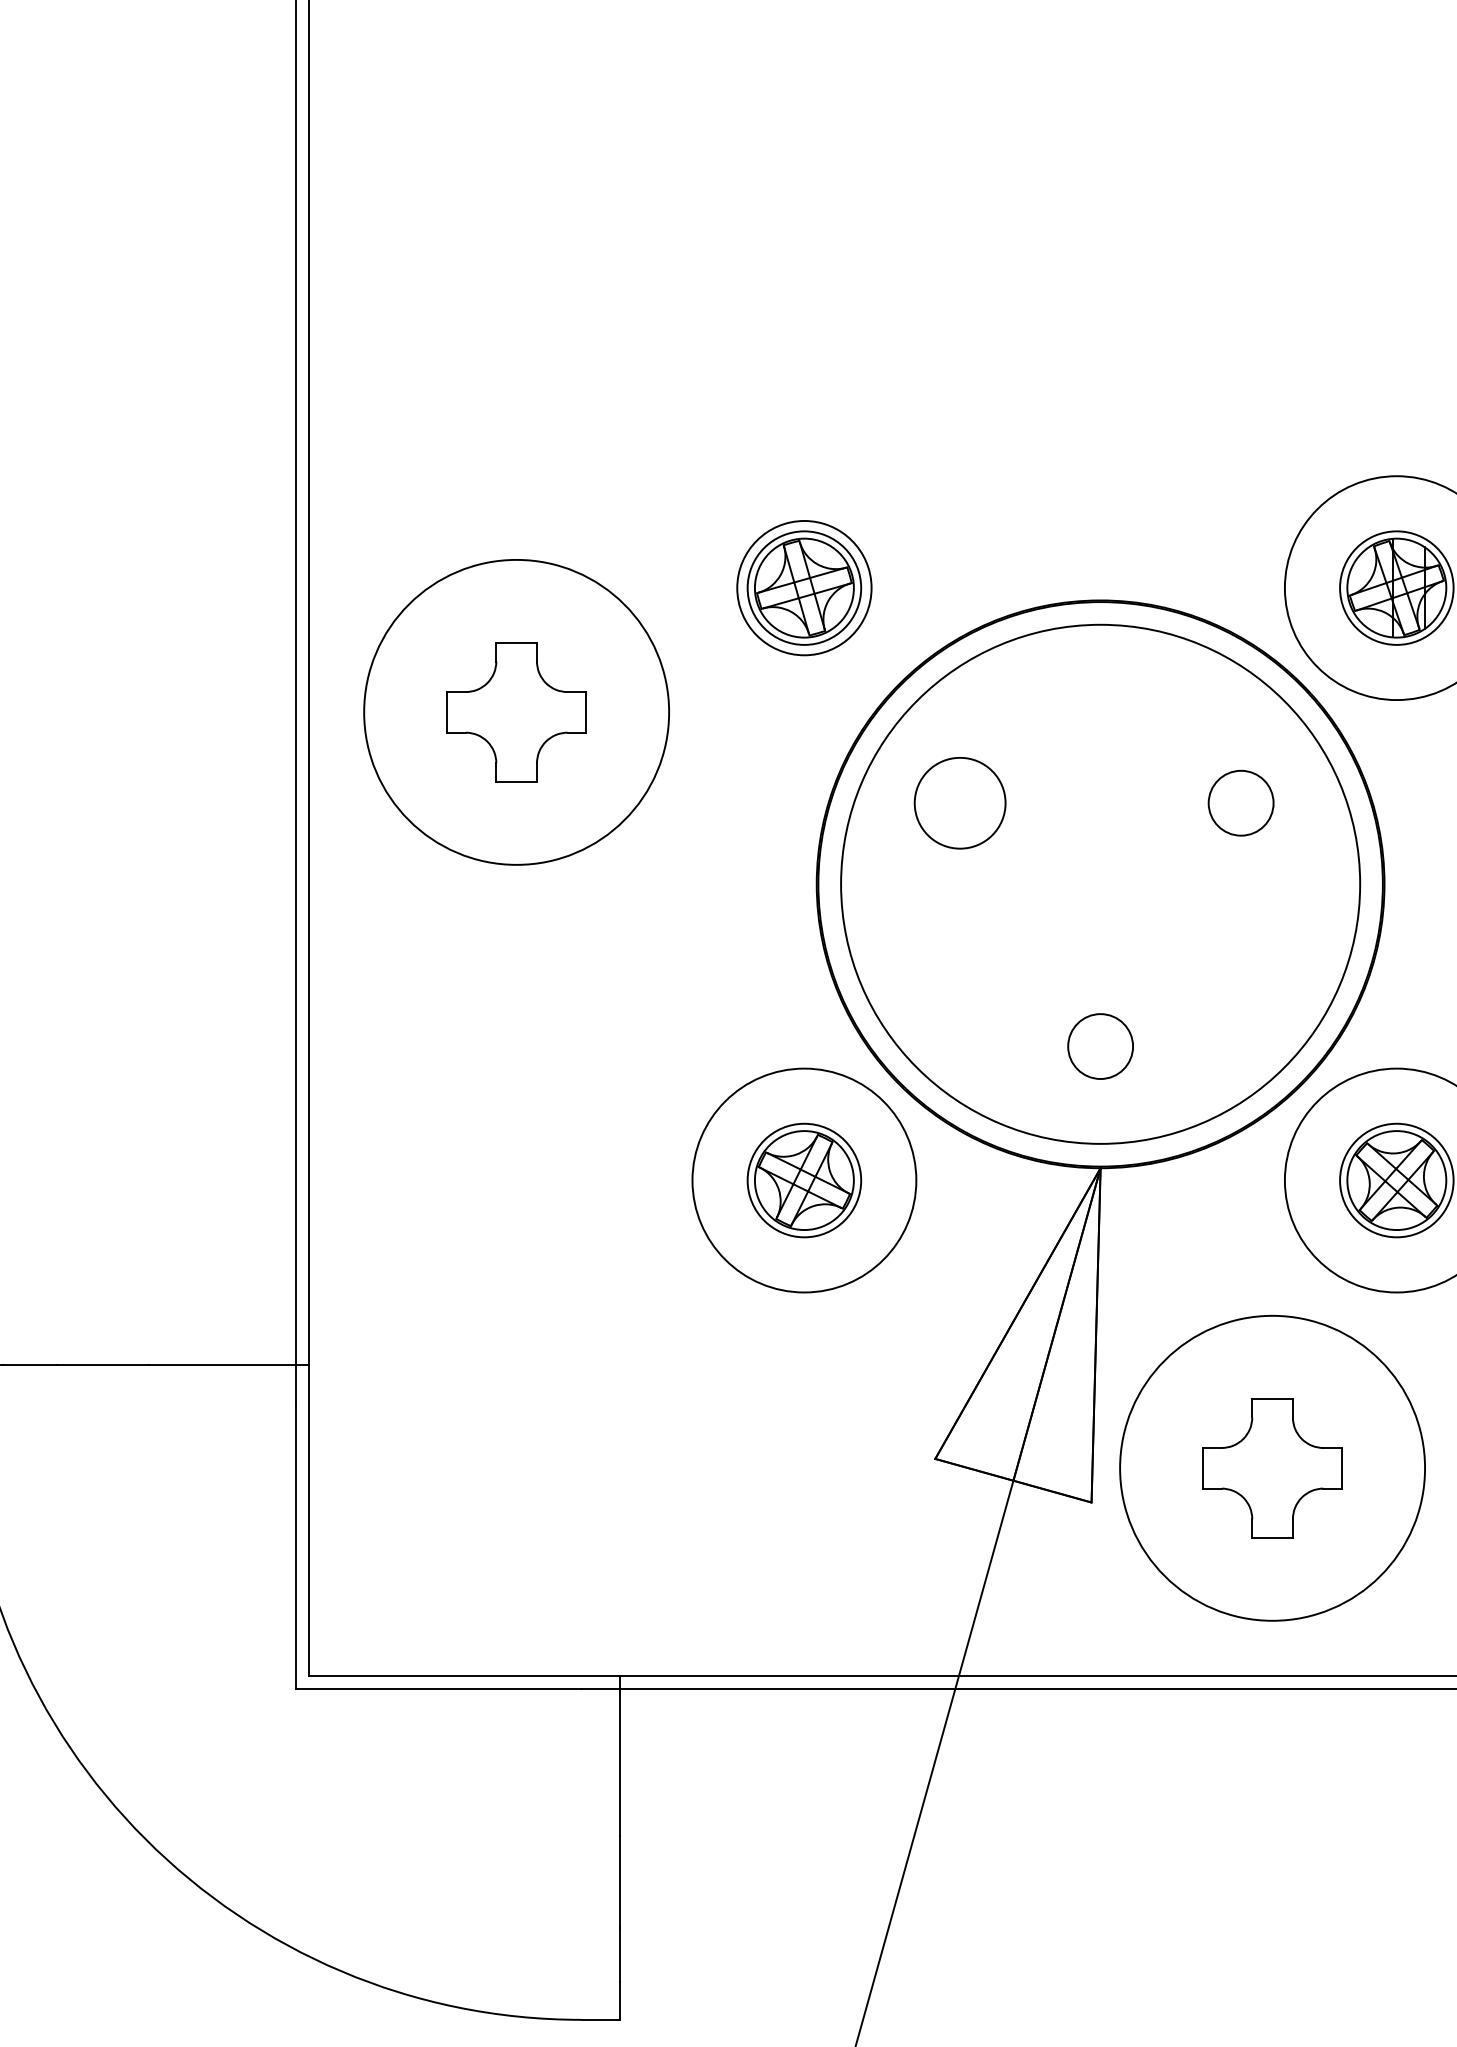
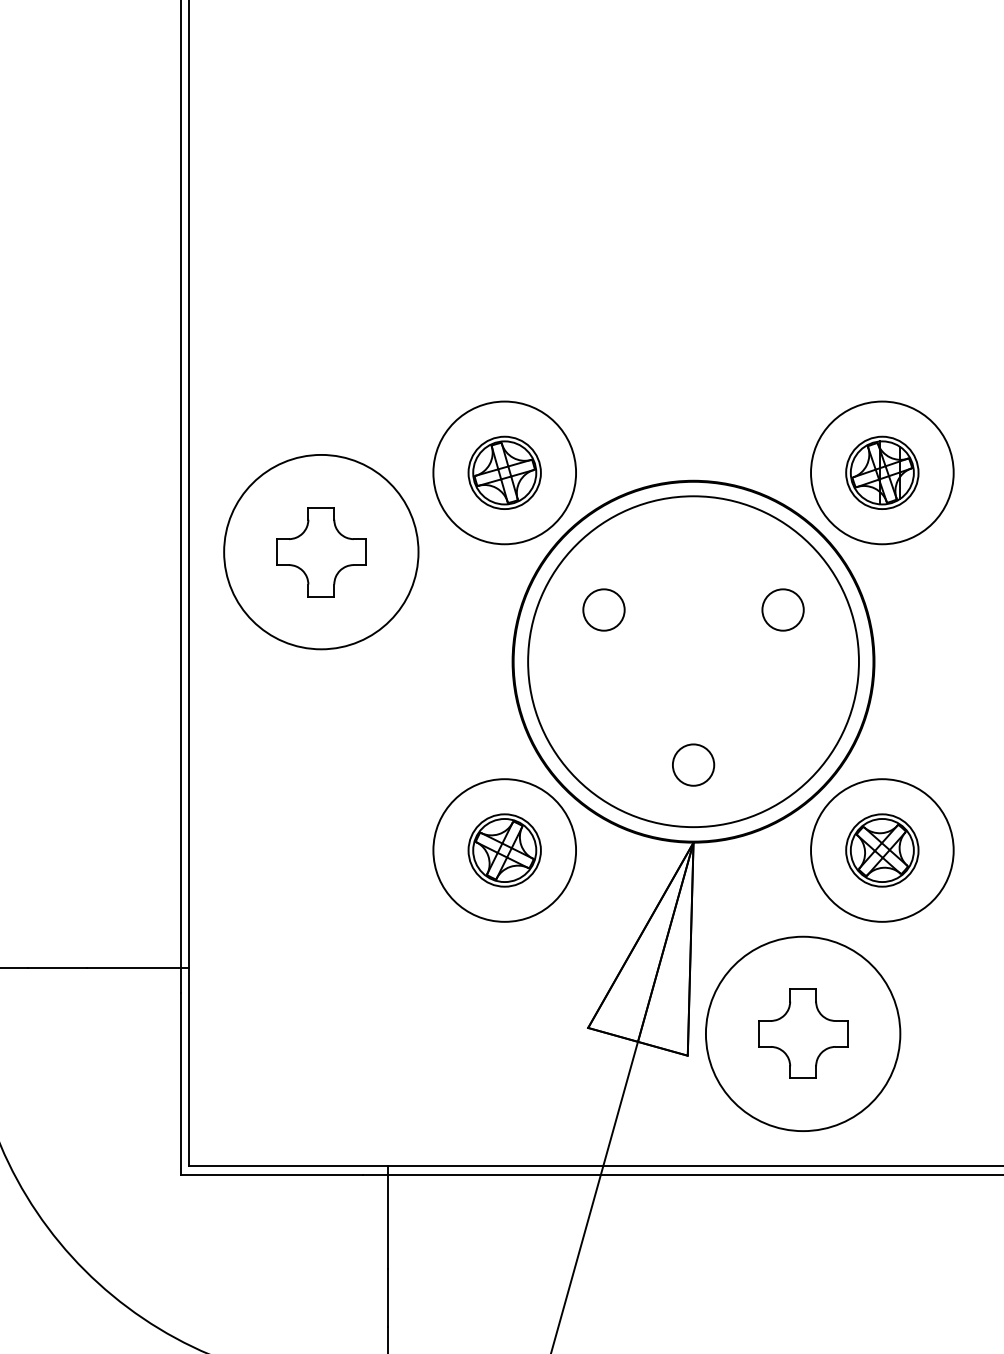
circle: (804, 587) -> (504, 472), size x1.67
circle: (959, 802) -> (603, 609), size x0.71

